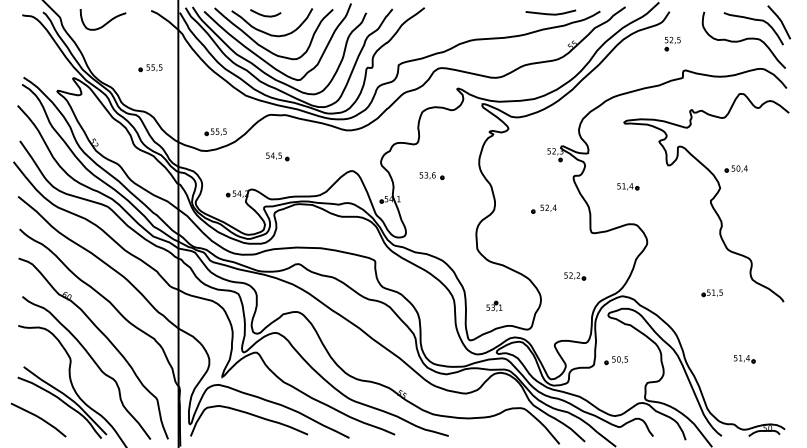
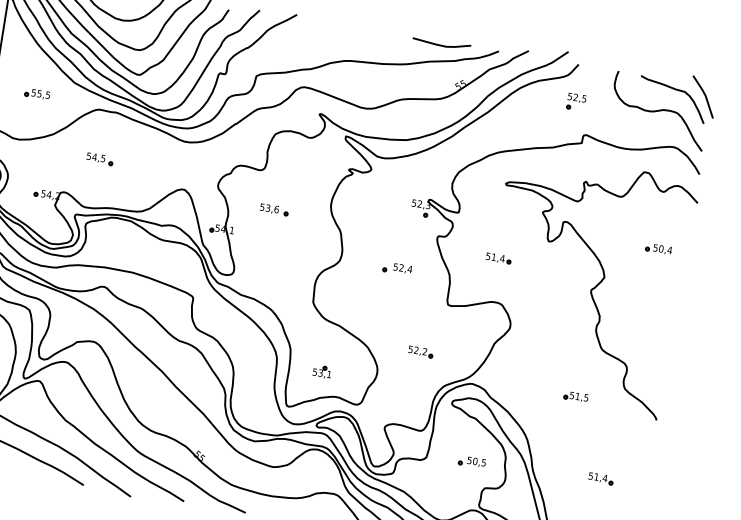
part: (215, 132) -> (36, 94), moved
part: (735, 168) -> (657, 248), moved
part: (615, 360) -> (471, 462), moved

